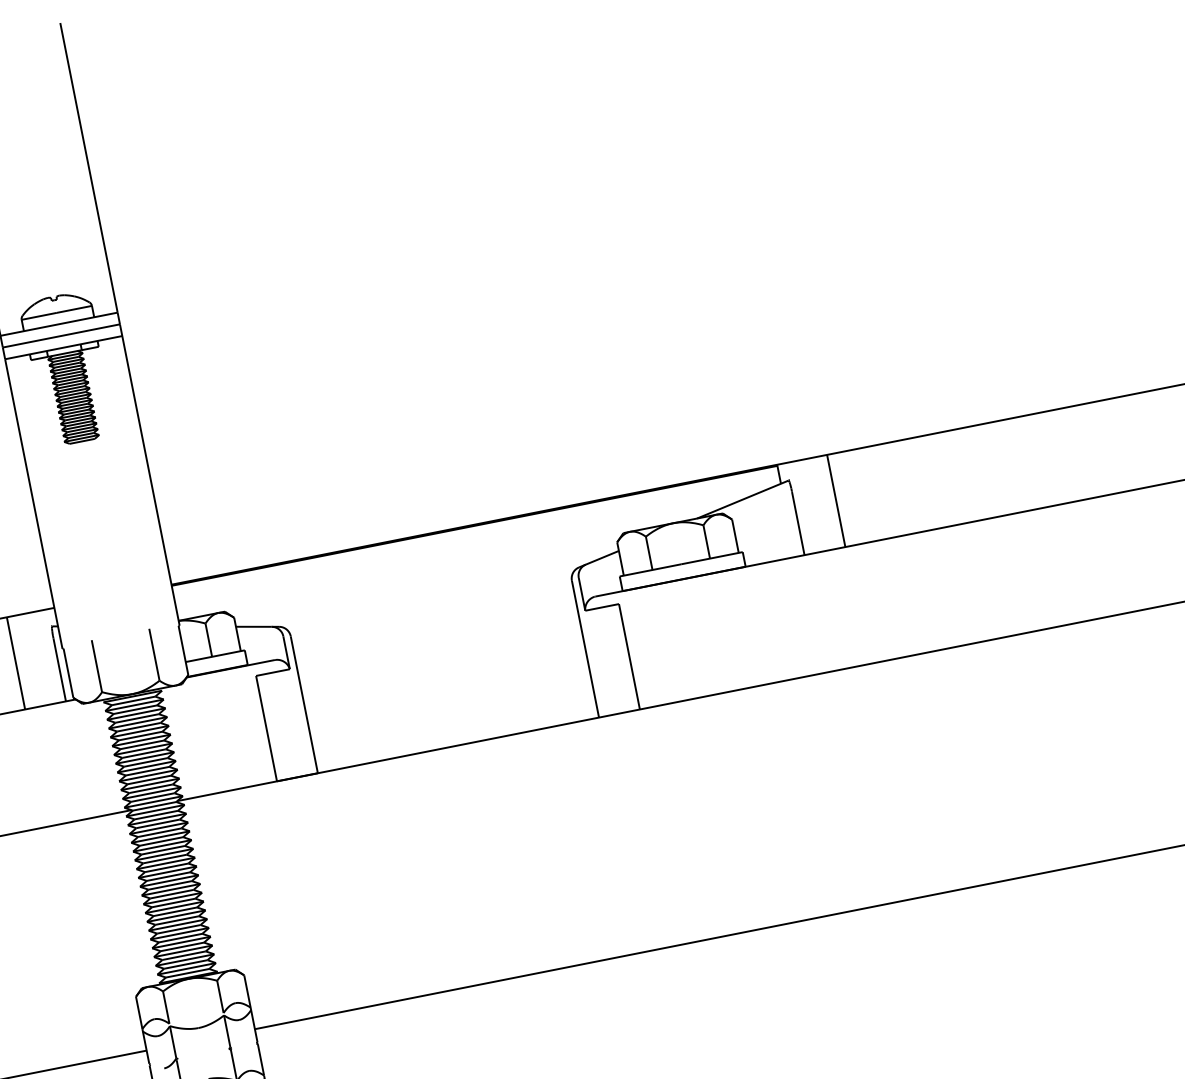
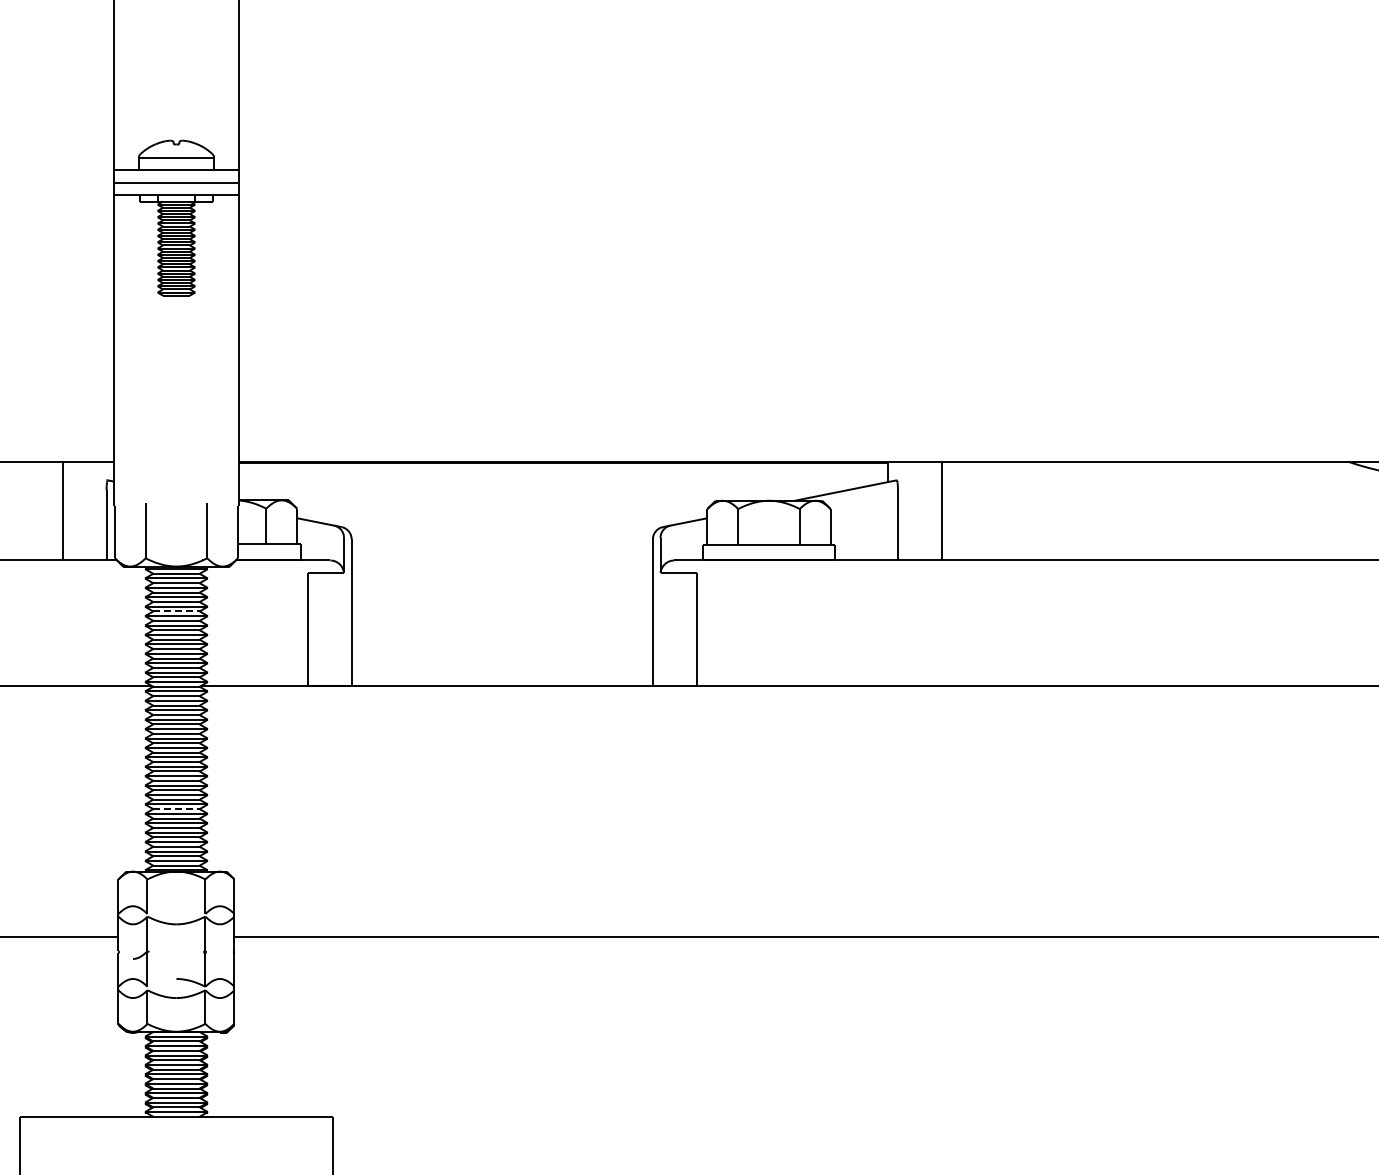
line: (140, 736) -> (176, 611), solid -> dashed
line: (177, 920) -> (176, 809), solid -> dashed

